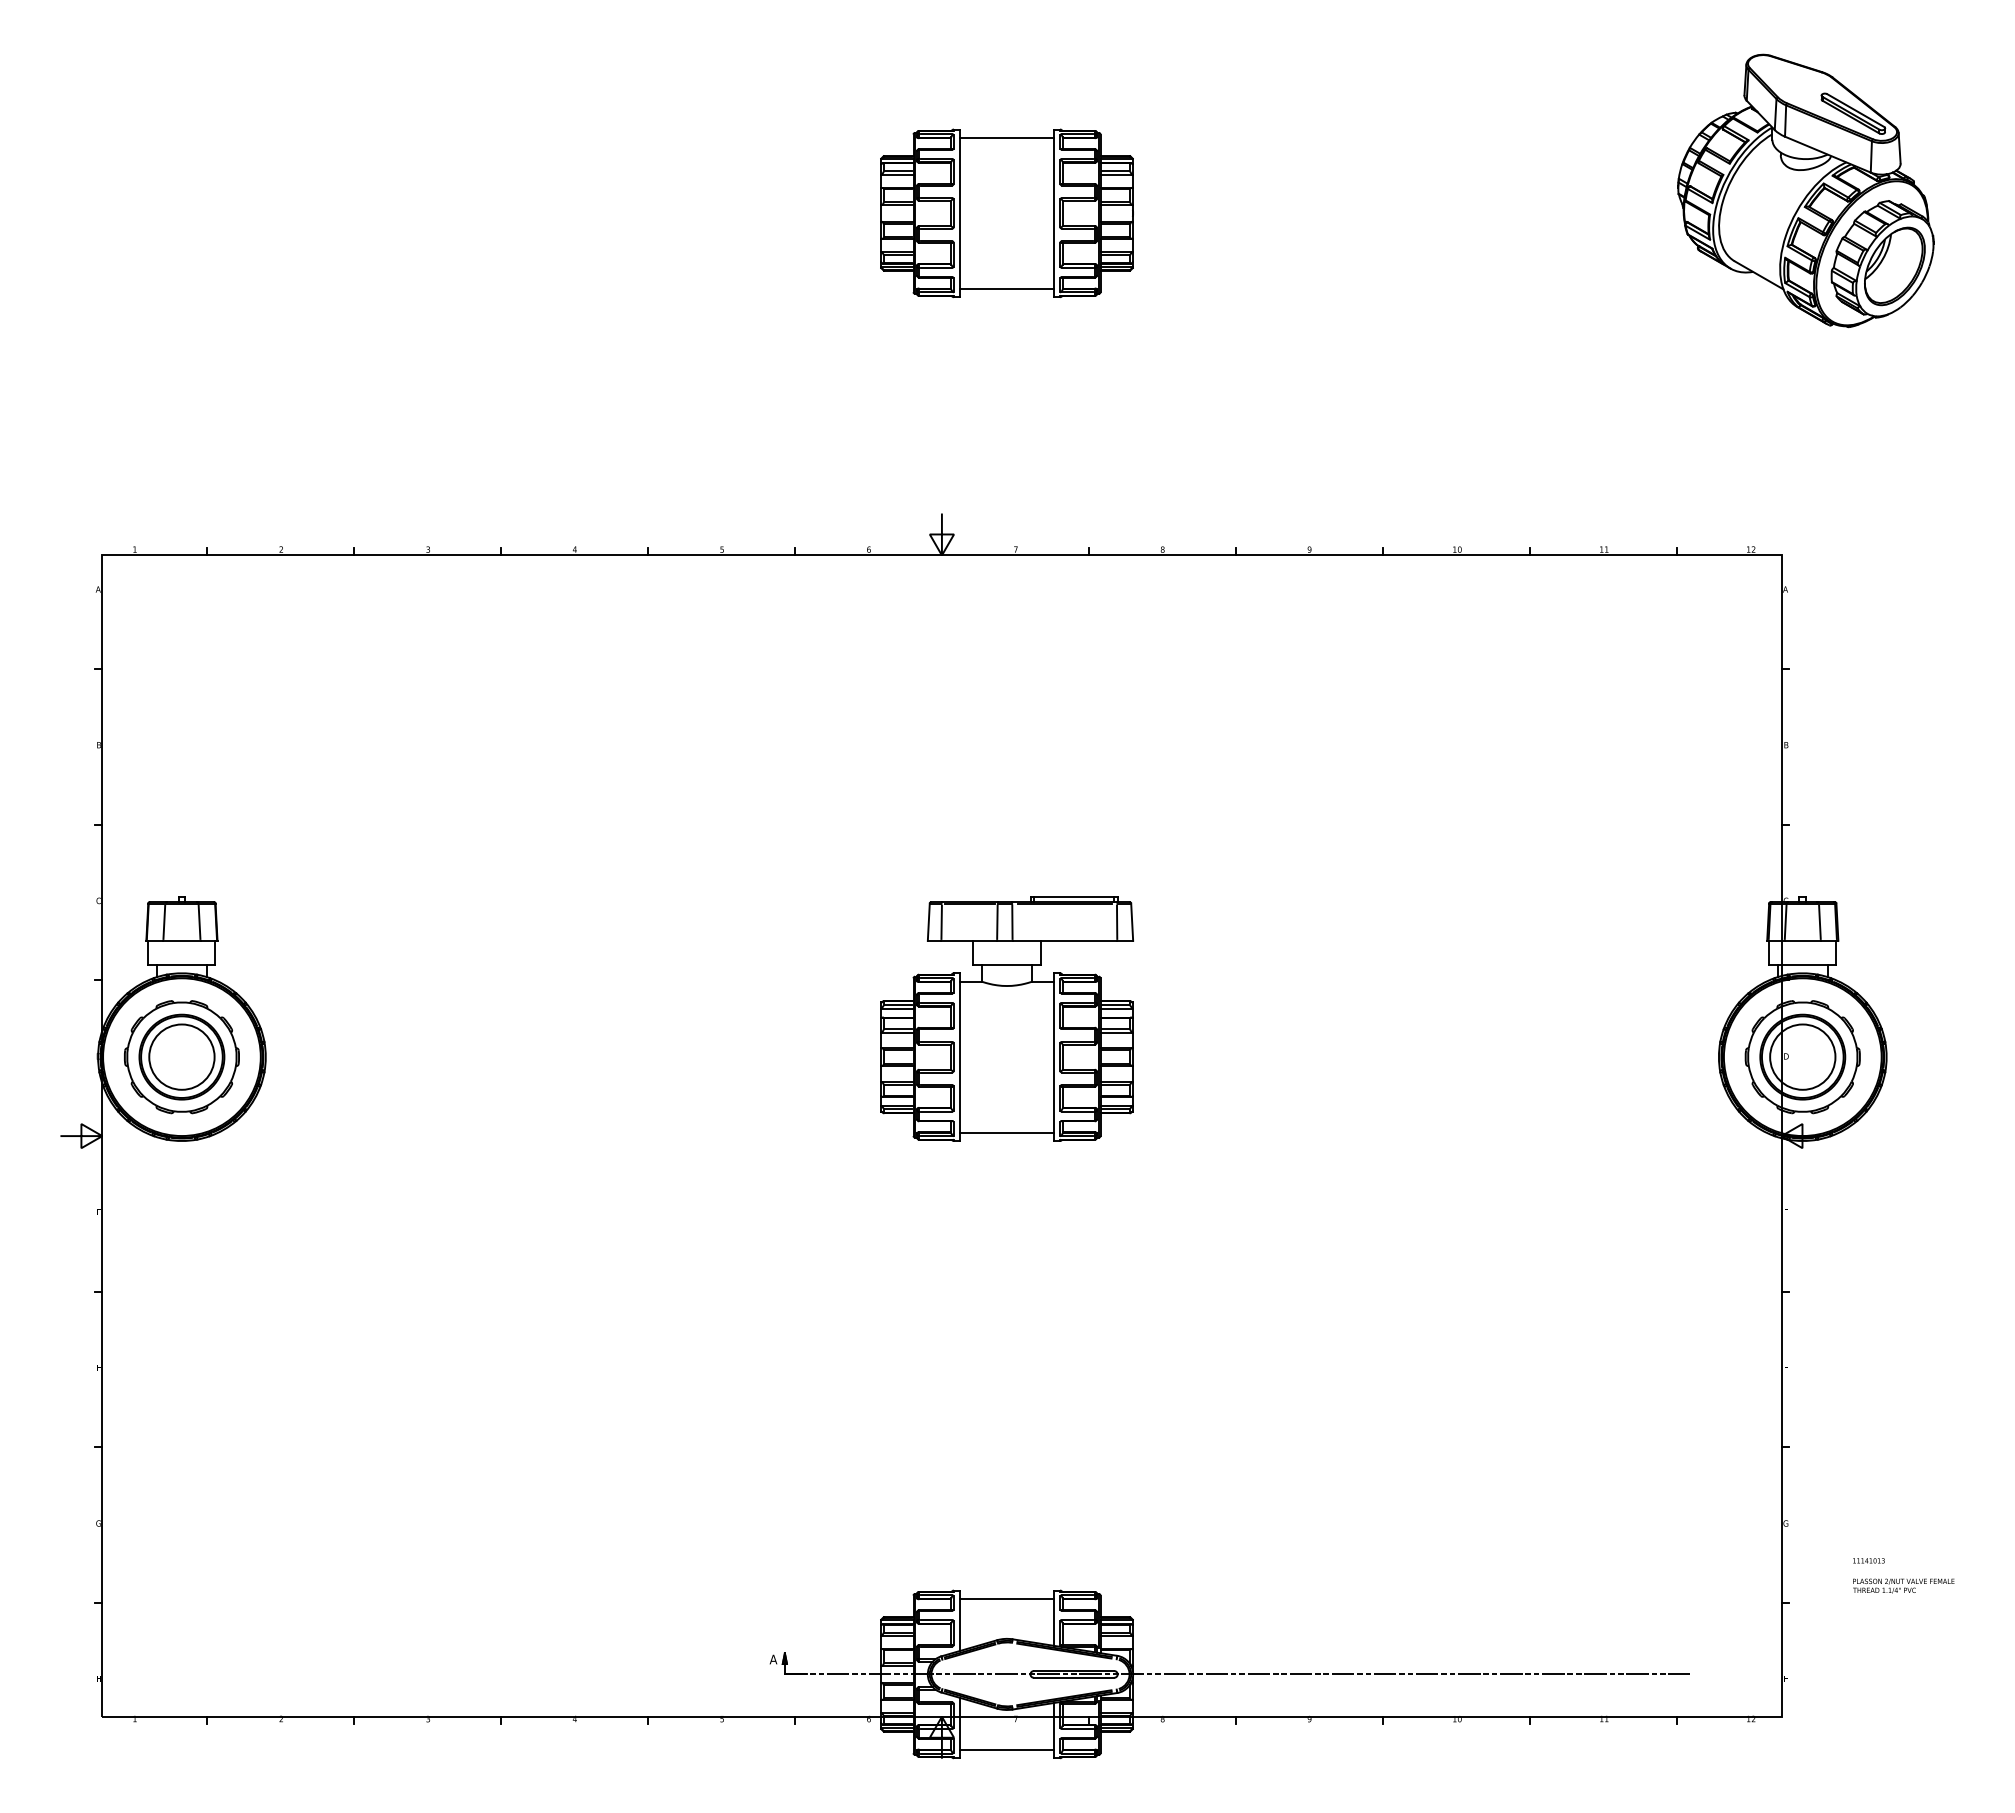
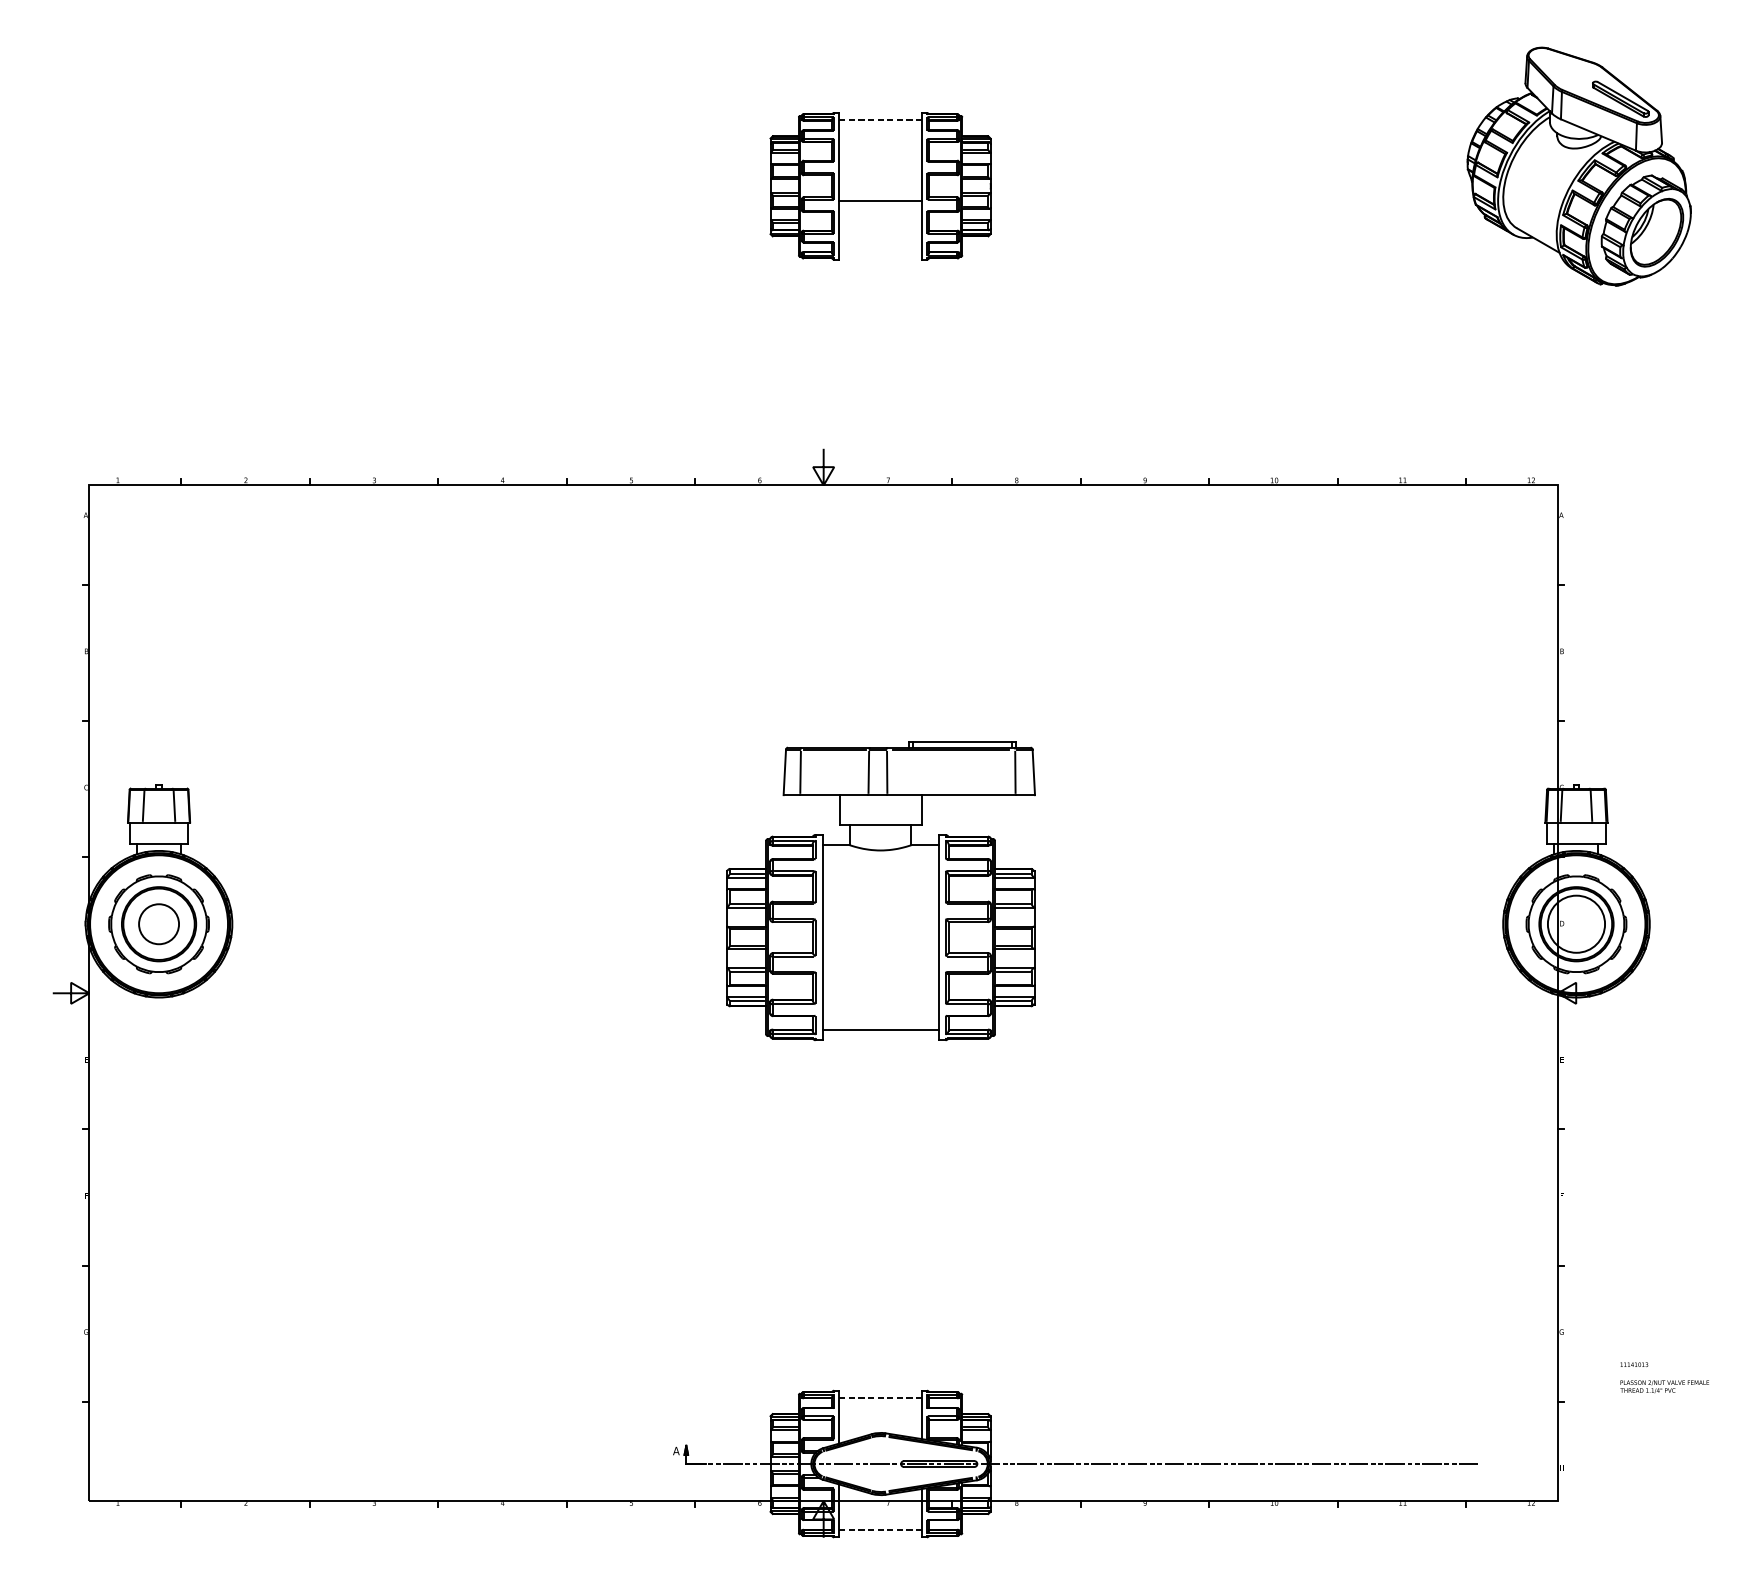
line: (1007, 137) -> (881, 120), solid -> dashed
line: (1006, 288) -> (880, 200), moved
part: (1006, 1018) -> (880, 890), size x1.4
circle: (181, 1056) -> (158, 923), size x0.7
line: (1007, 1598) -> (881, 1397), solid -> dashed
line: (1007, 1749) -> (881, 1529), solid -> dashed

